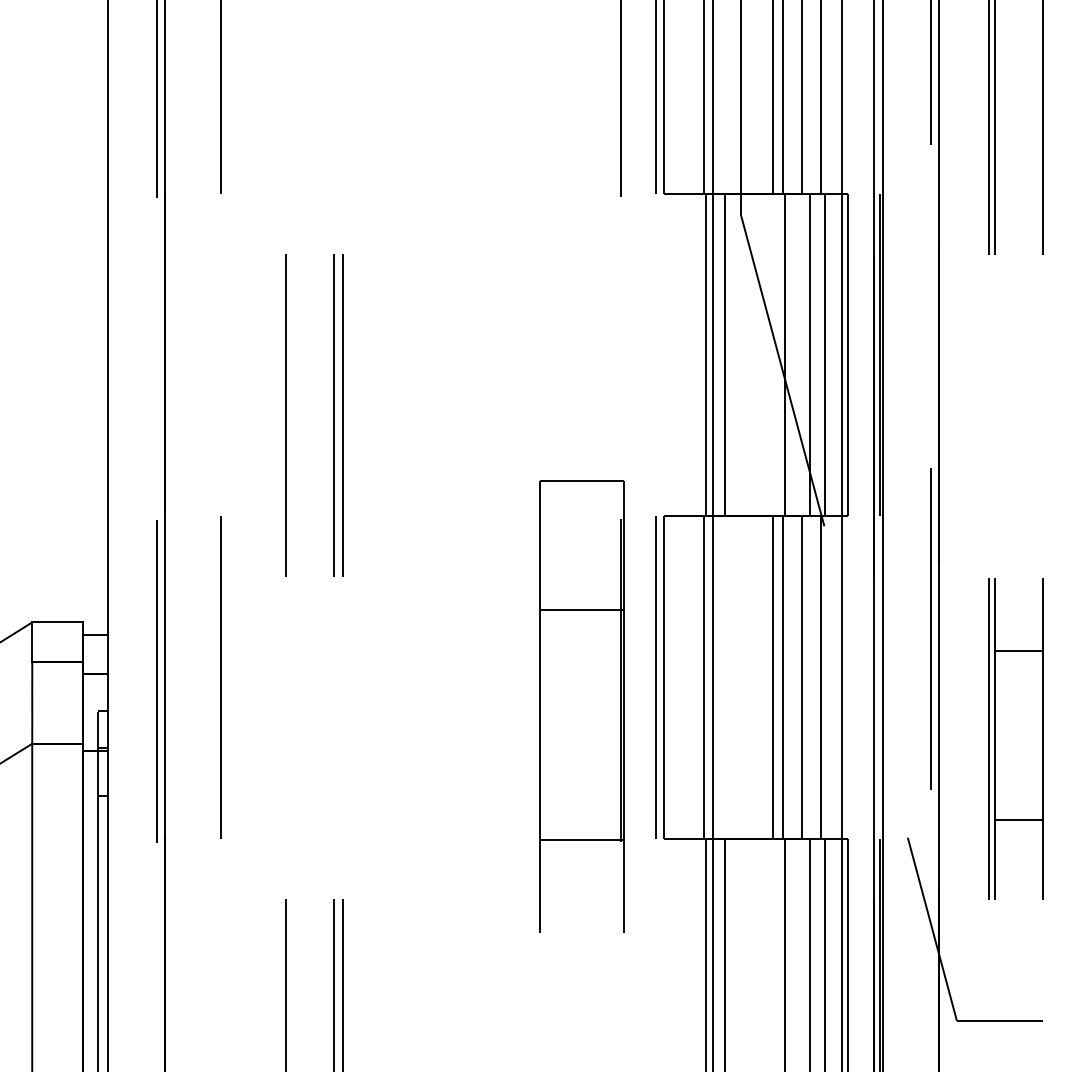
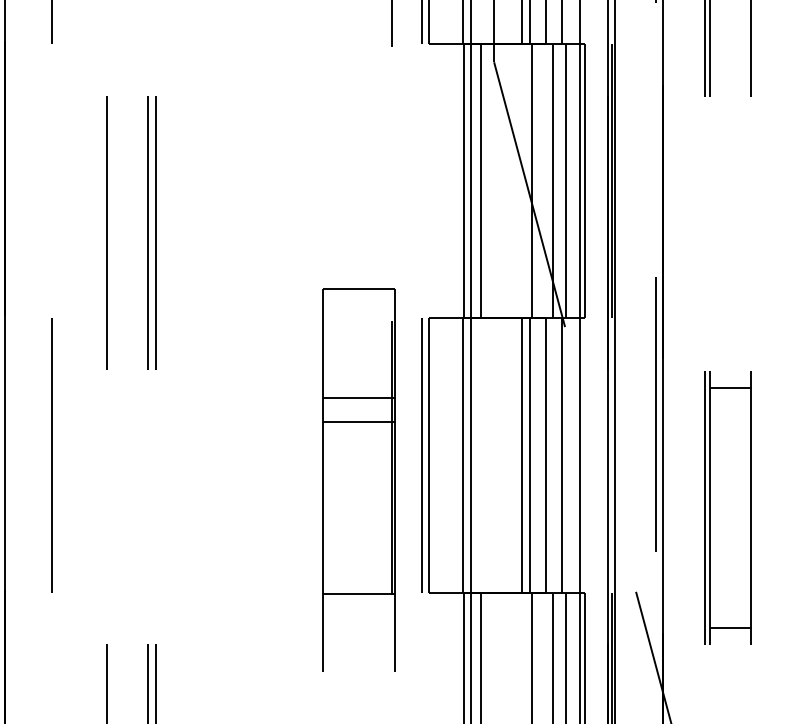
line: (581, 638) -> (358, 422), added
line: (1018, 651) -> (730, 388), moved
line: (1018, 820) -> (730, 628), moved

